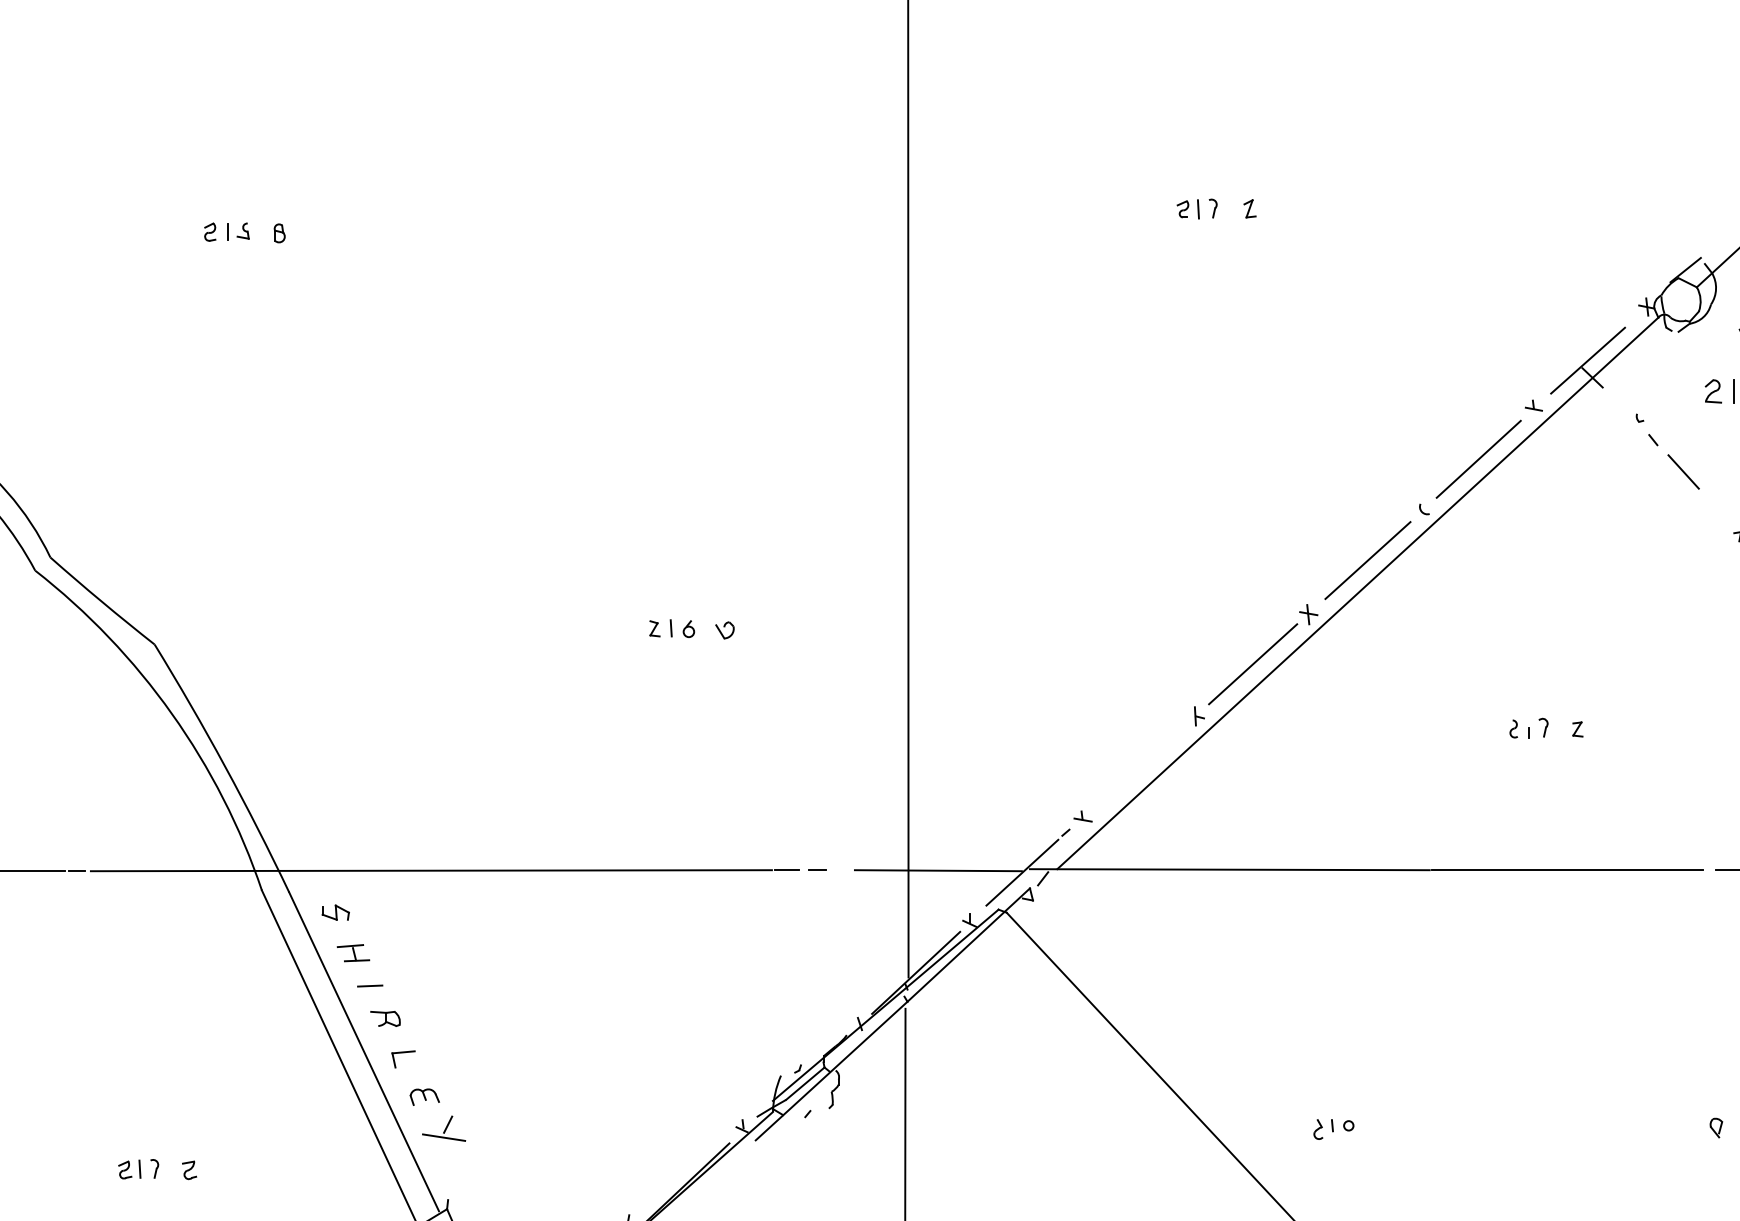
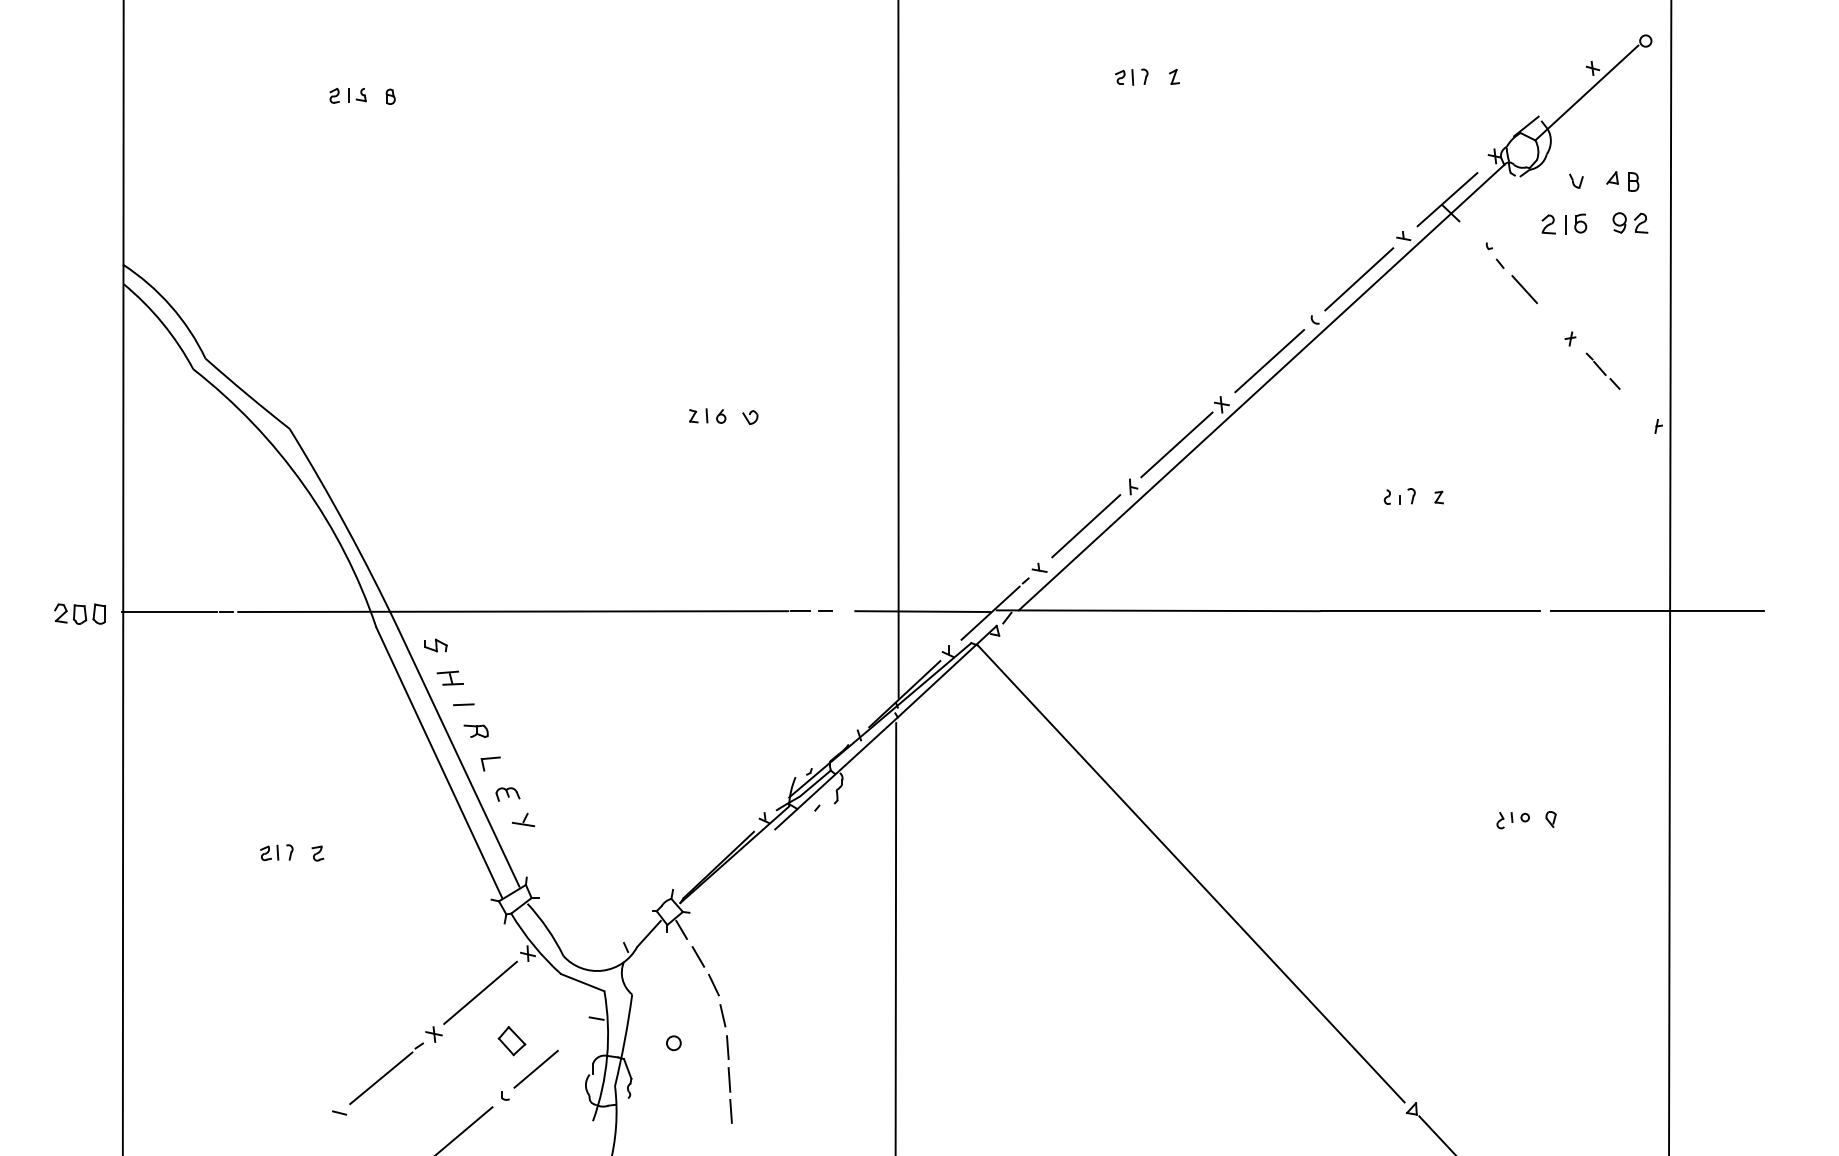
line: (1141, 765) -> (1086, 526), added
part: (444, 1128) -> (523, 819), size x0.62
part: (1333, 1129) -> (1512, 820), moved

